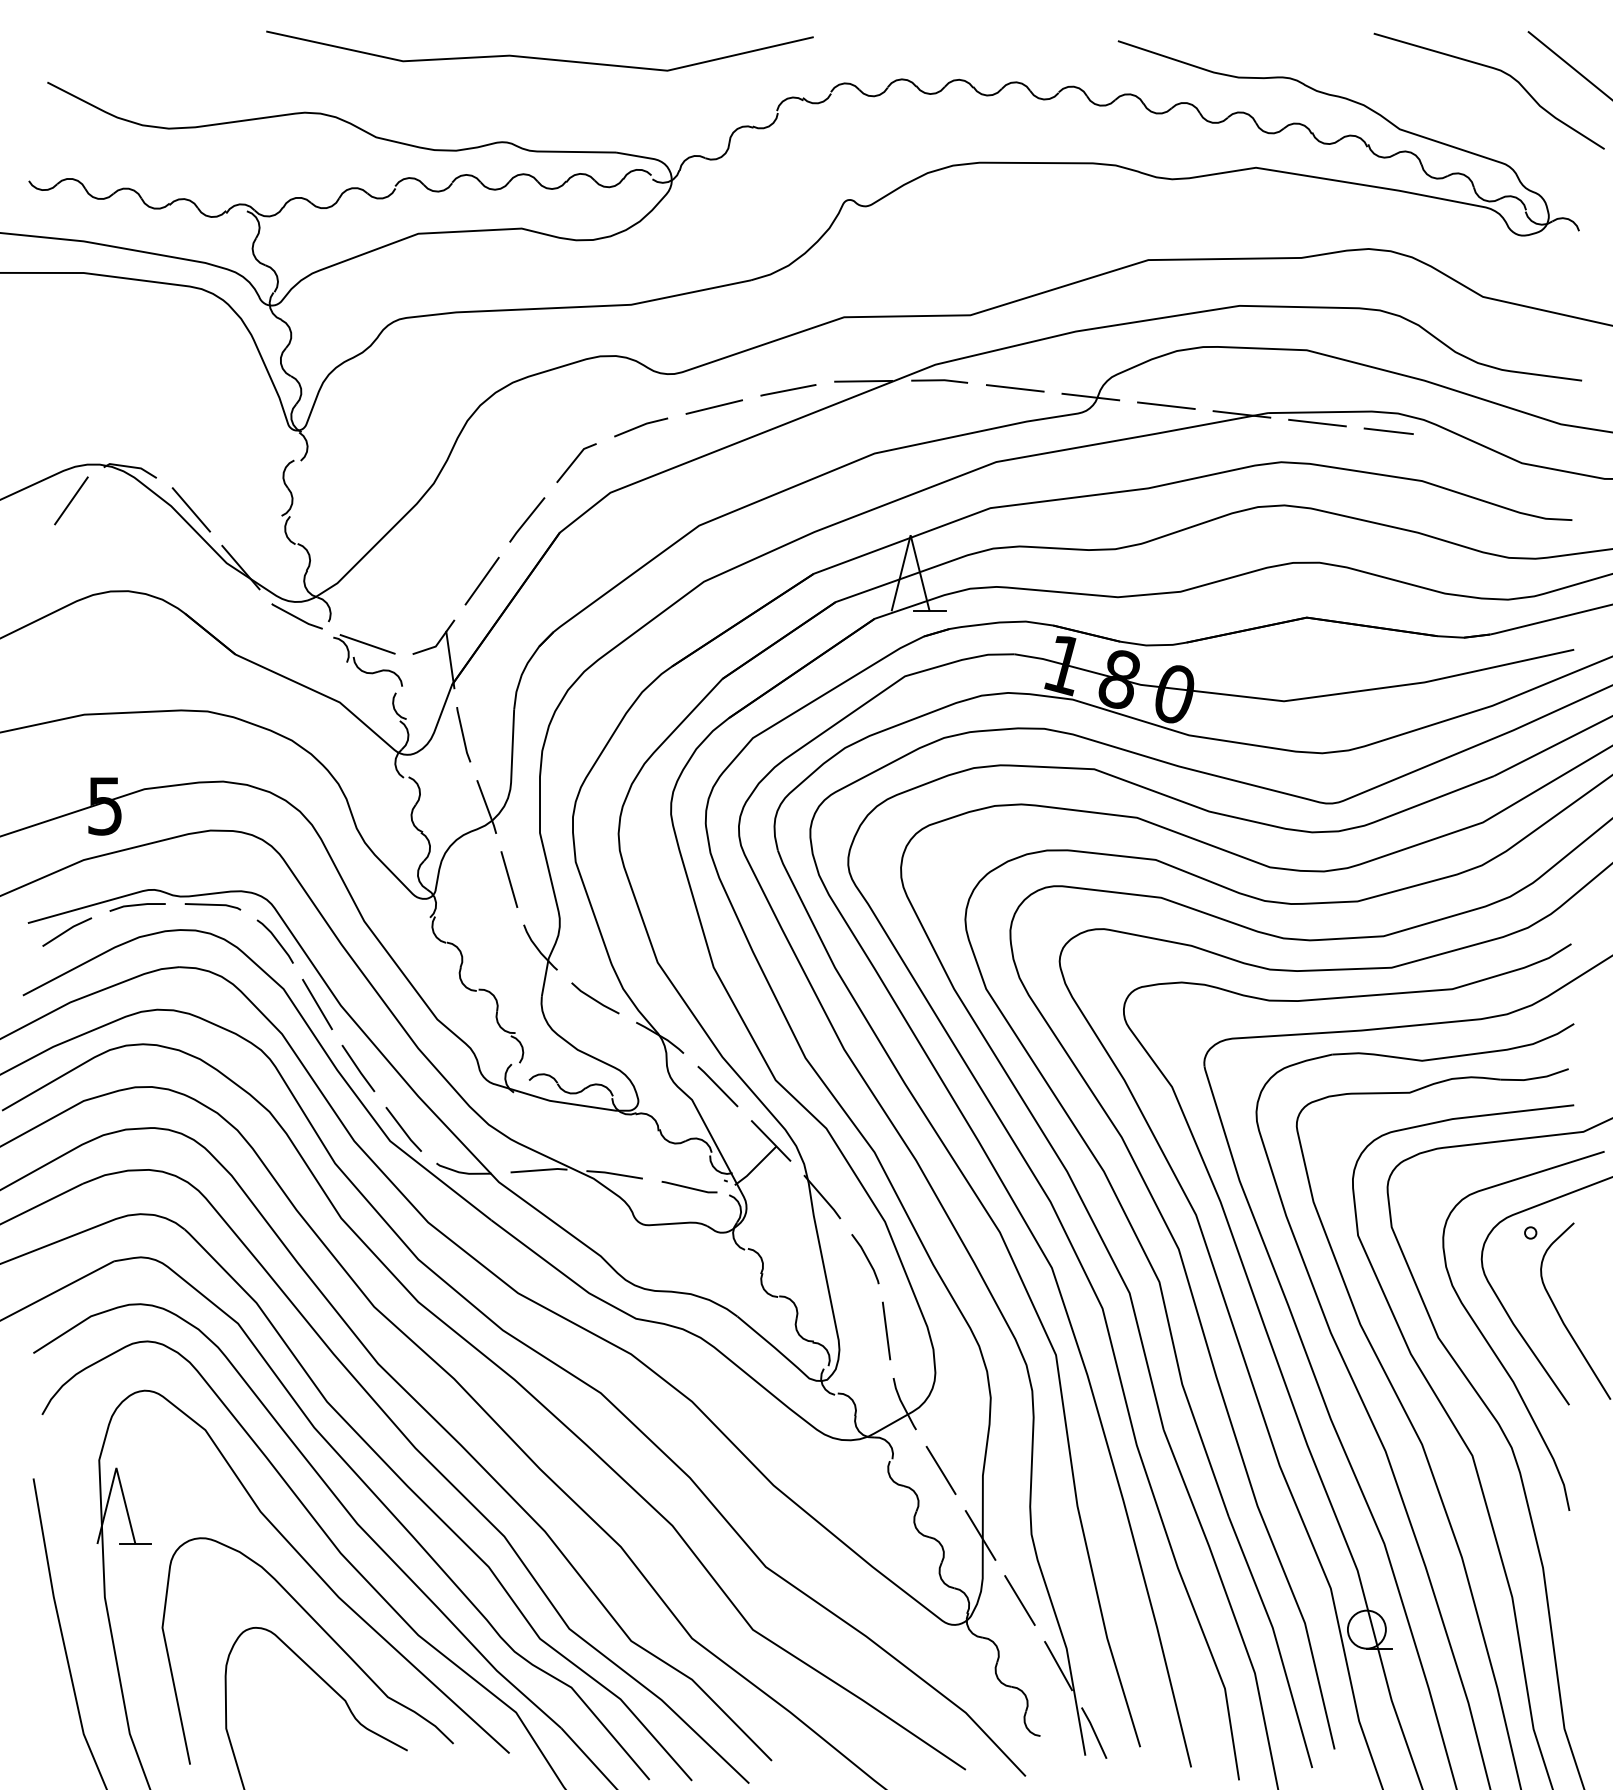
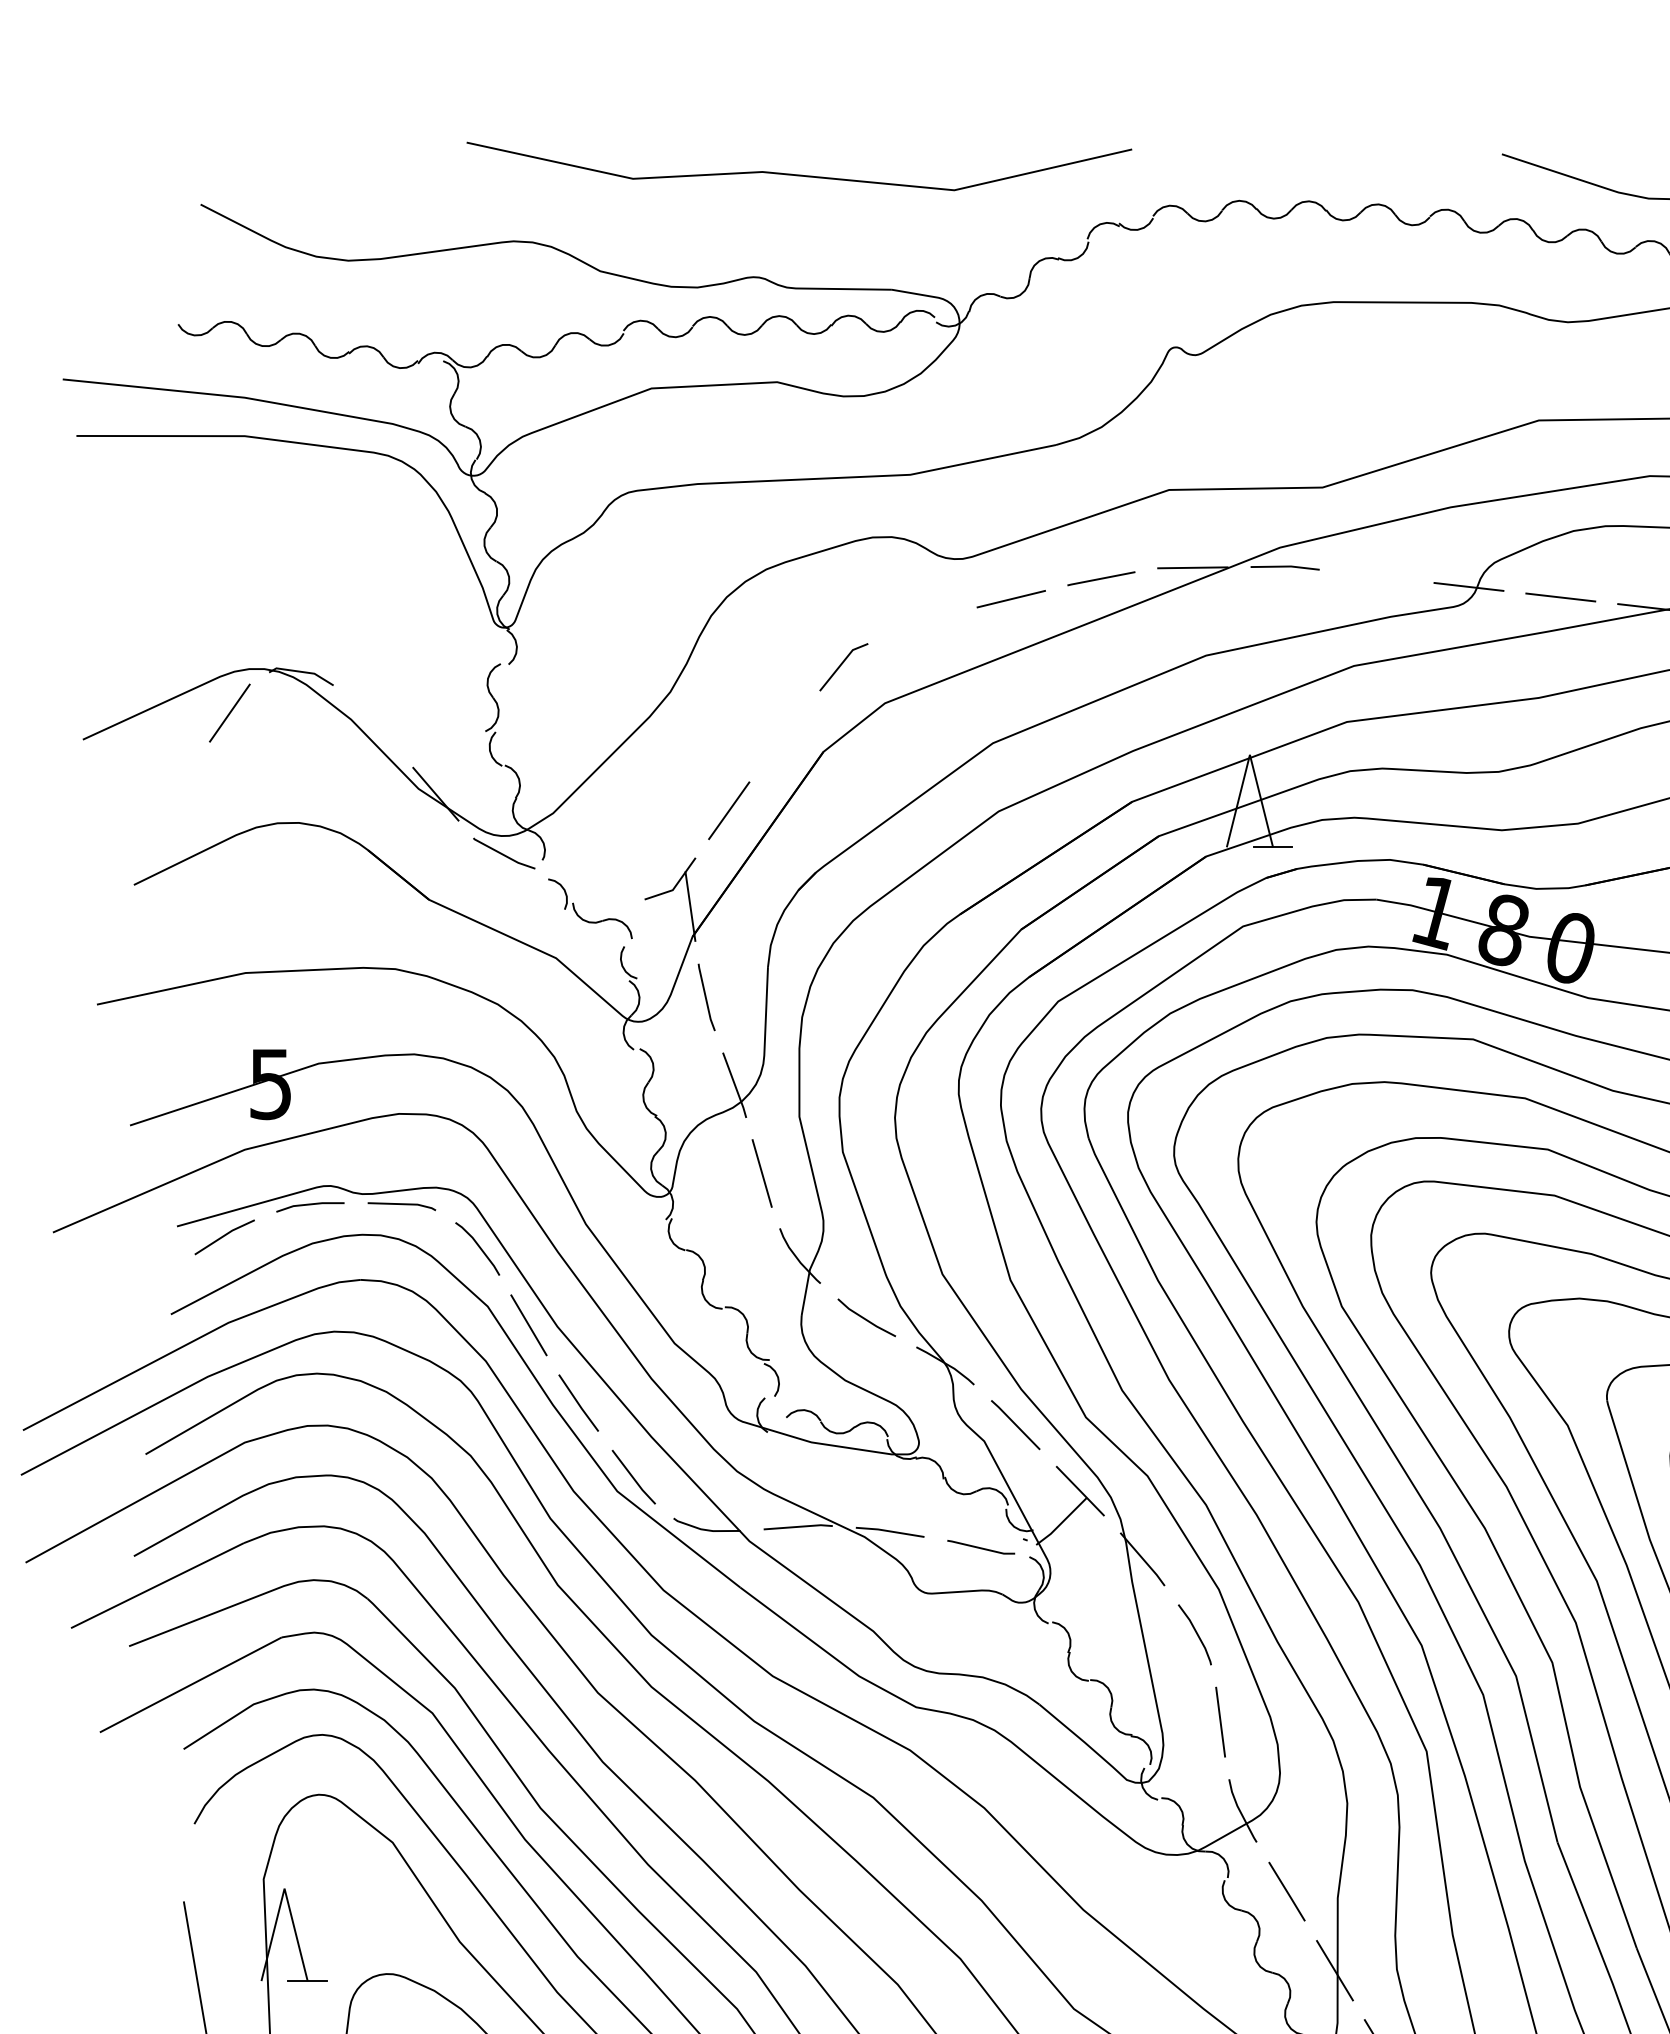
line: (1014, 388) -> (1376, 576), removed
line: (641, 426) -> (922, 622), removed
line: (190, 509) -> (374, 723), removed
line: (527, 519) -> (784, 735), removed
line: (367, 644) -> (589, 887), removed

